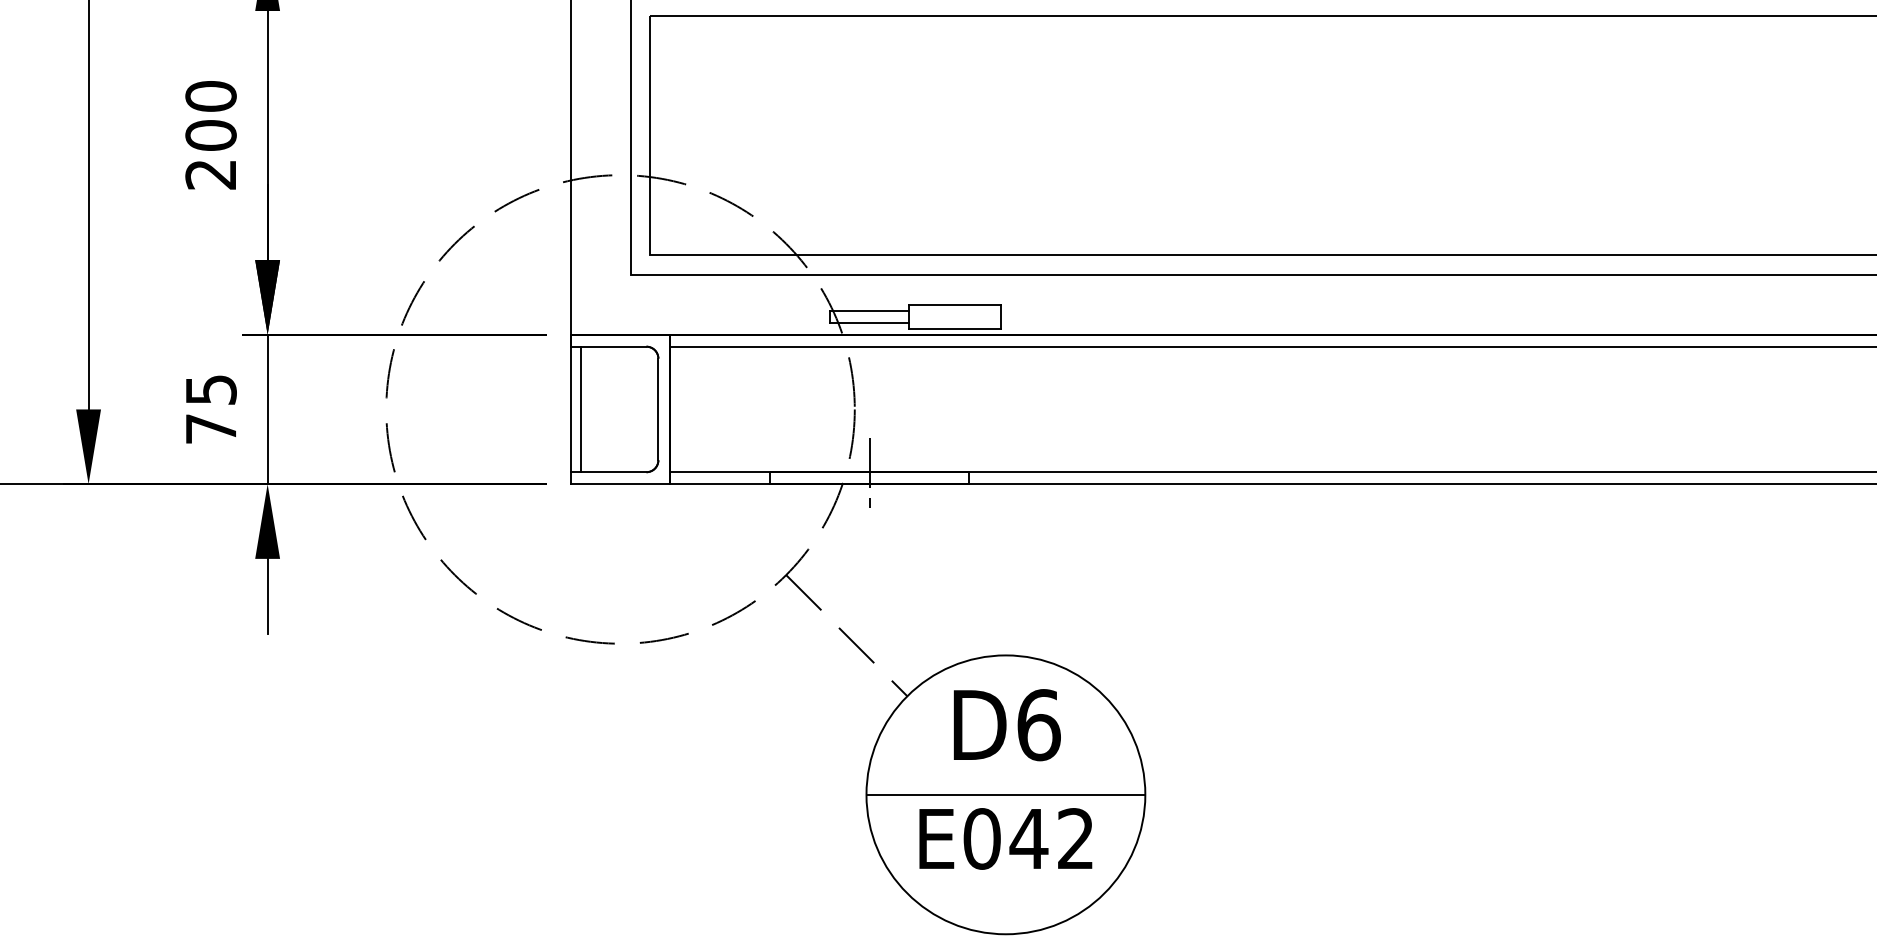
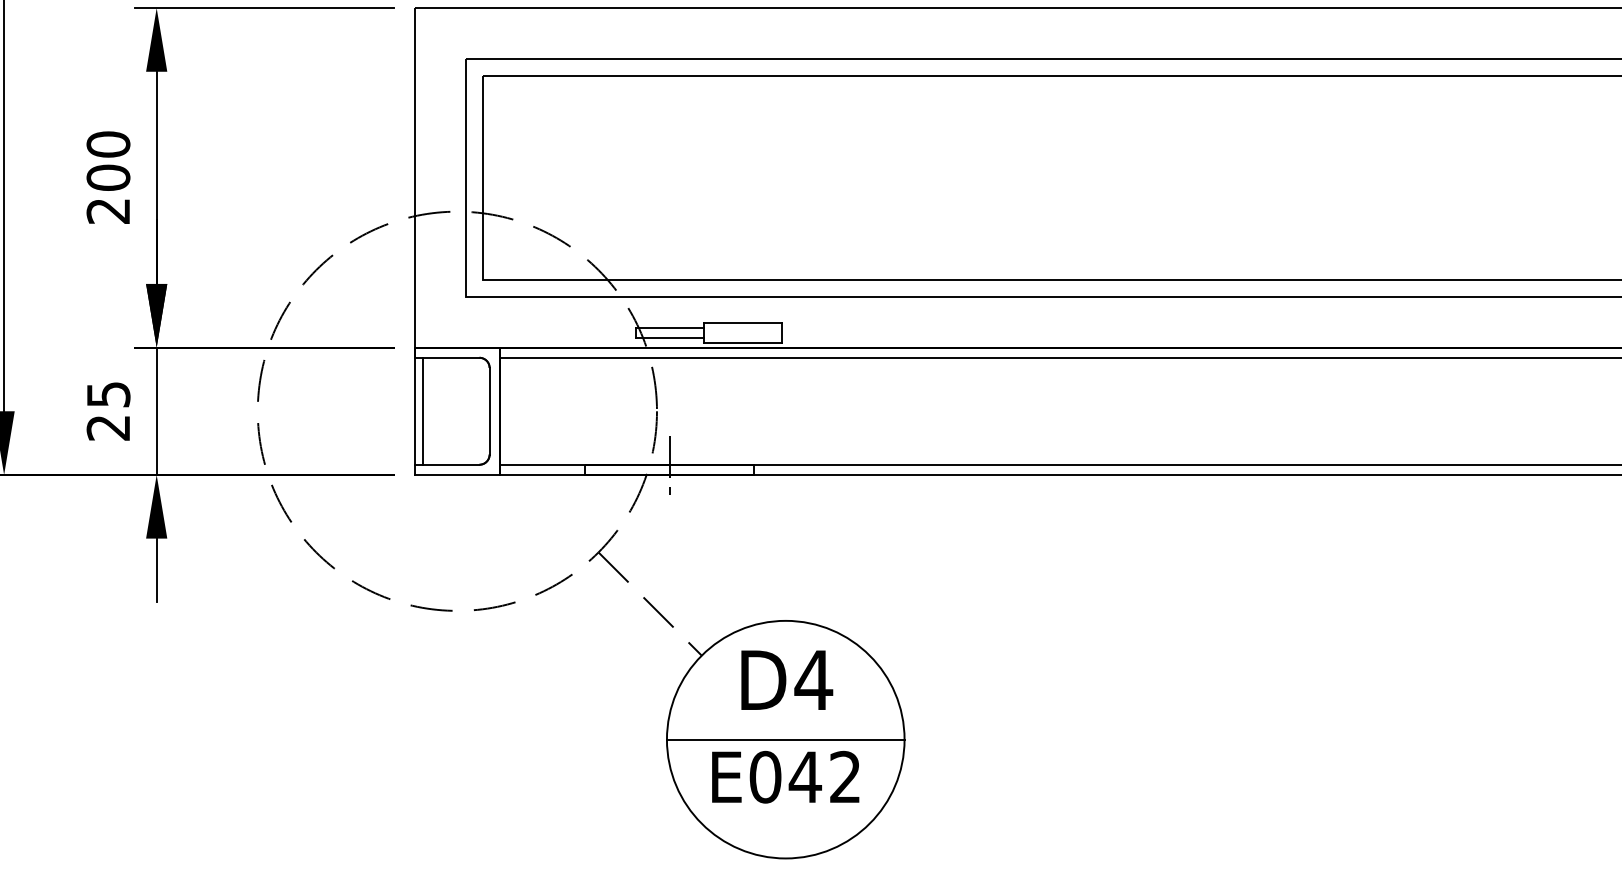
text: (209, 428) -> (107, 427), 75 -> 25
text: (1038, 725) -> (813, 680), D6 -> D4

